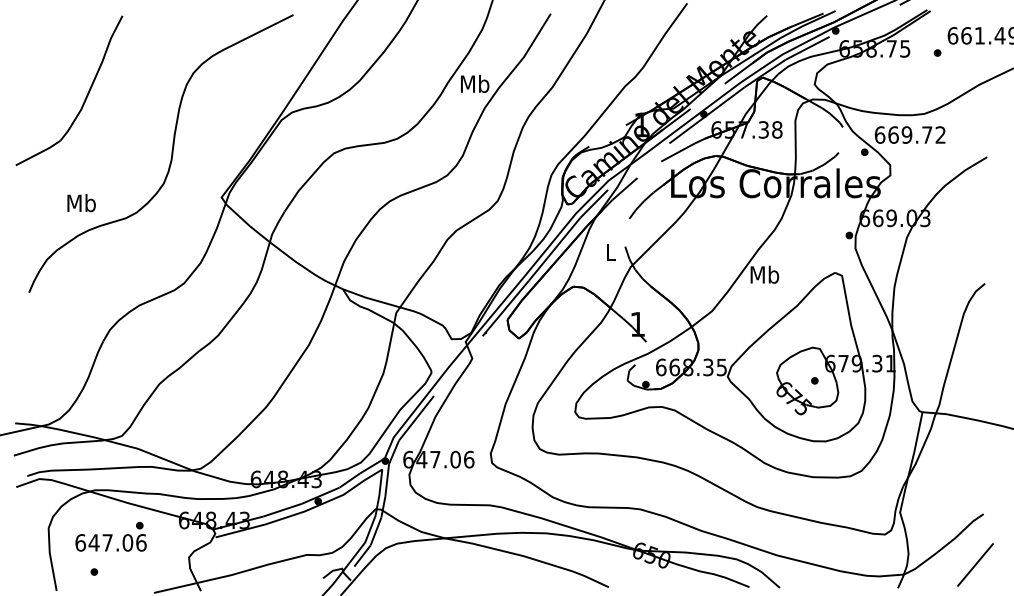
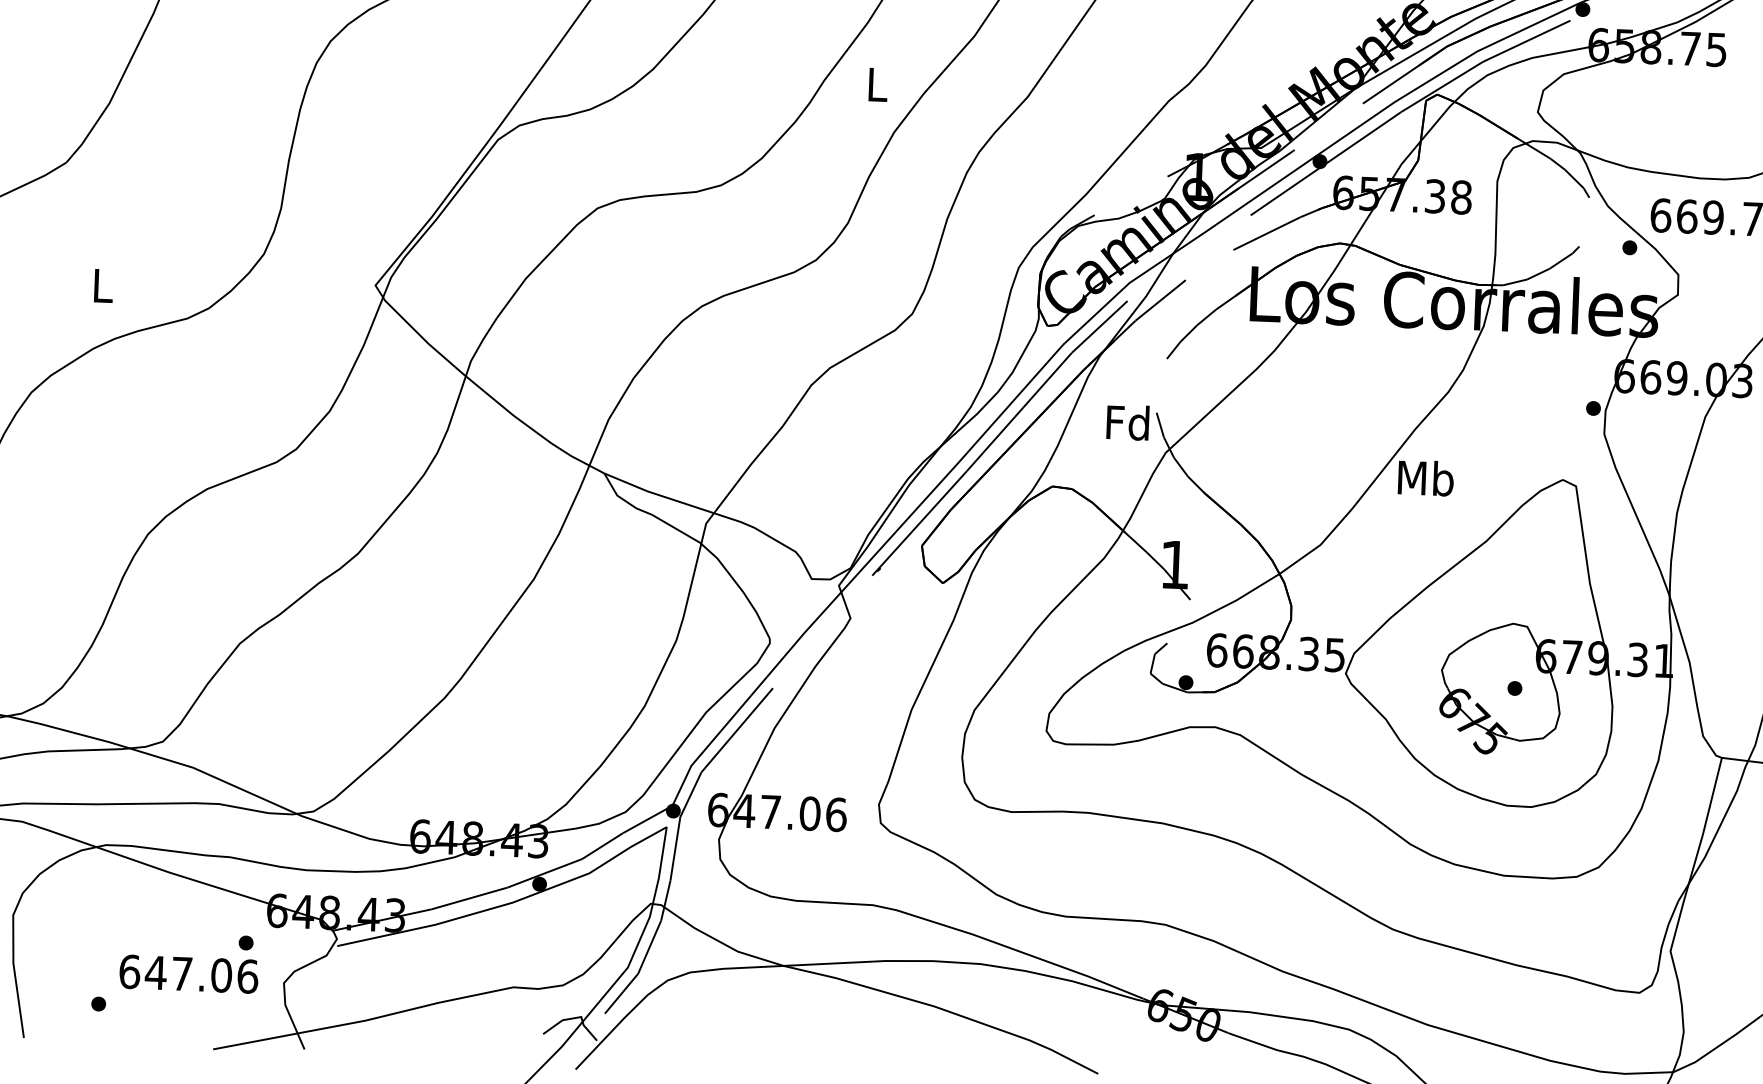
text: (475, 83) -> (878, 83), Mb -> L
text: (81, 203) -> (102, 286), Mb -> L
text: (610, 252) -> (1127, 422), L -> Fd
text: (110, 536) -> (188, 961), moved

